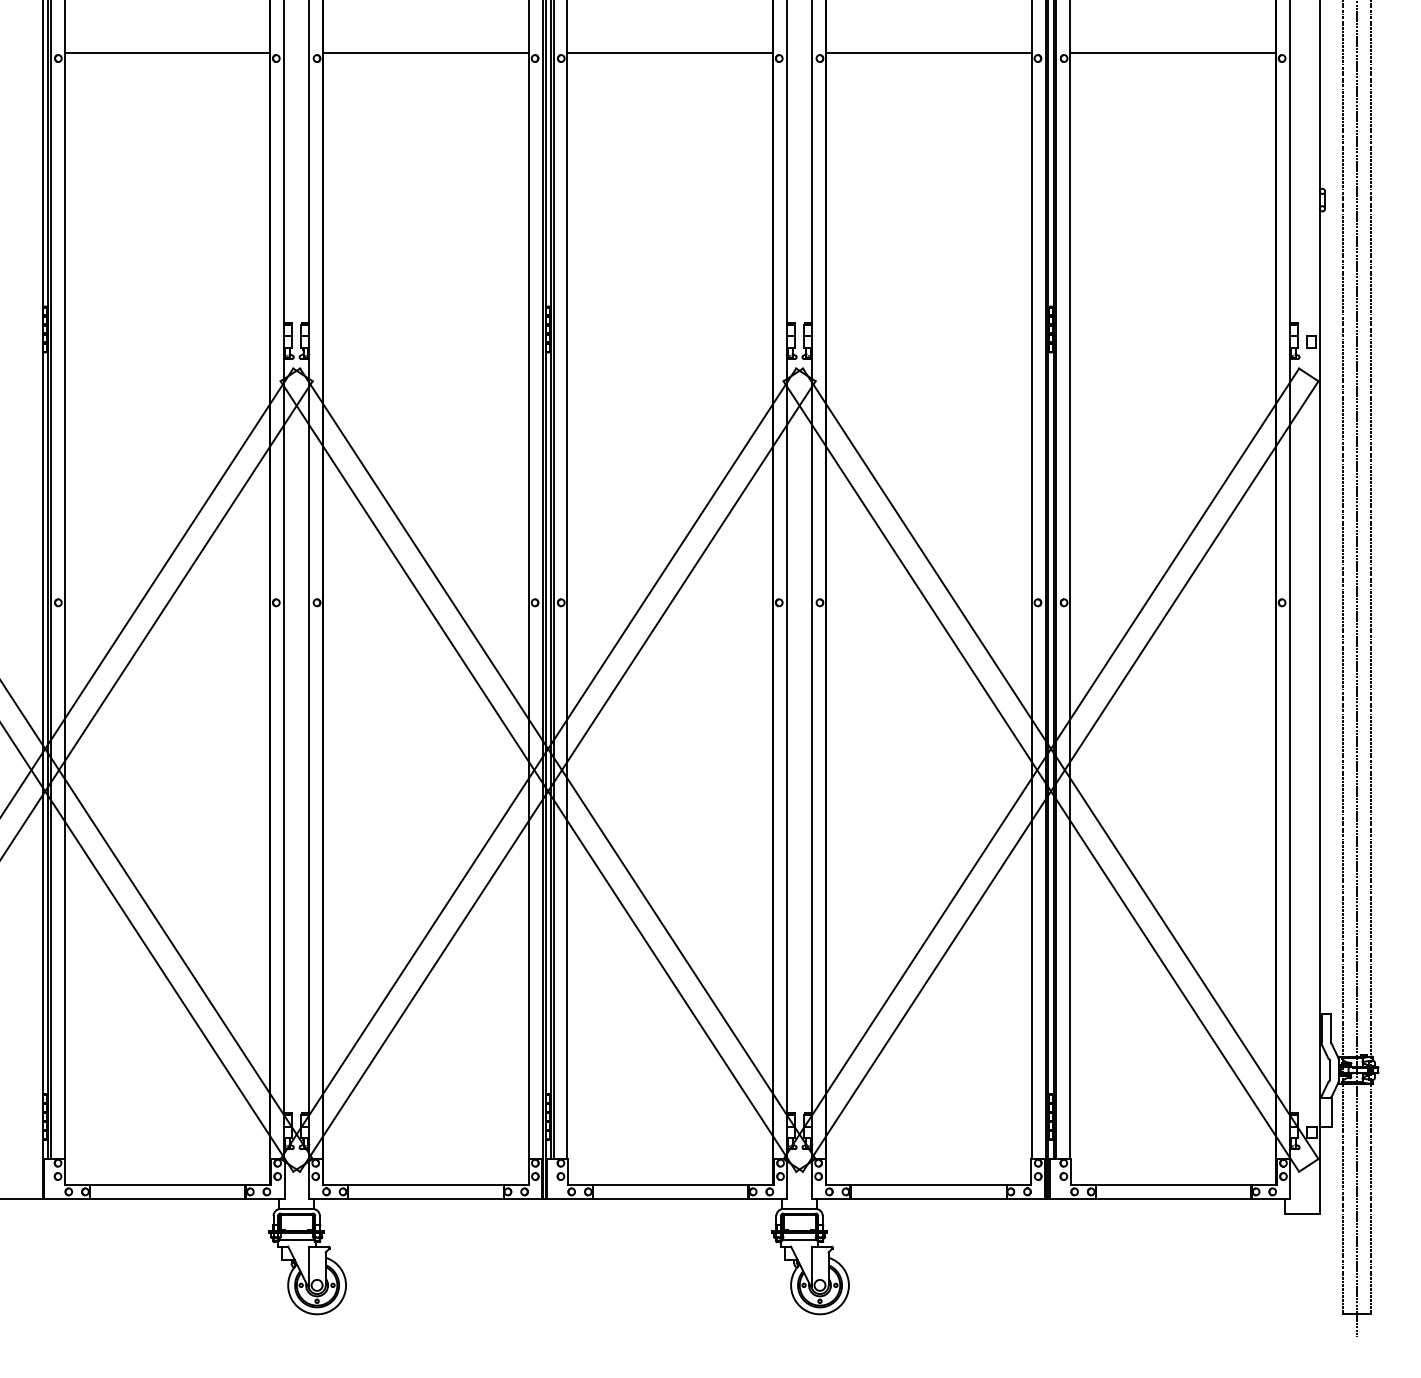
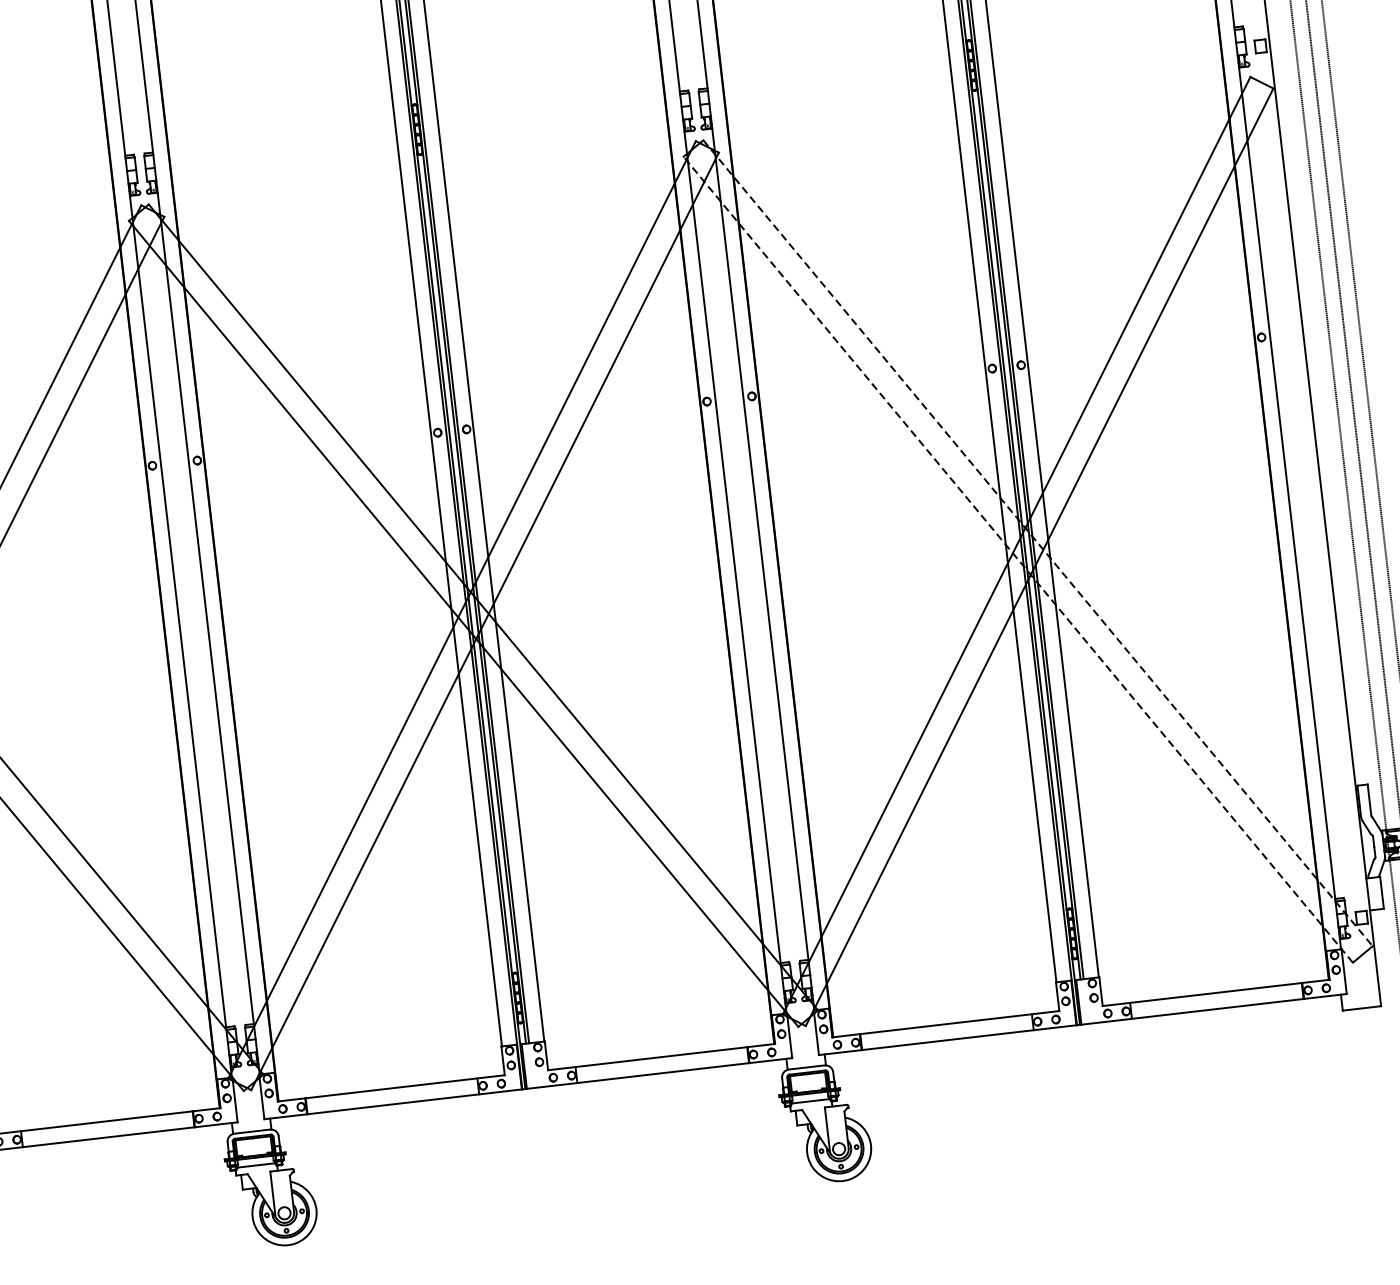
line: (1060, 763) -> (1037, 542), solid -> dashed
line: (1041, 776) -> (1018, 559), solid -> dashed

